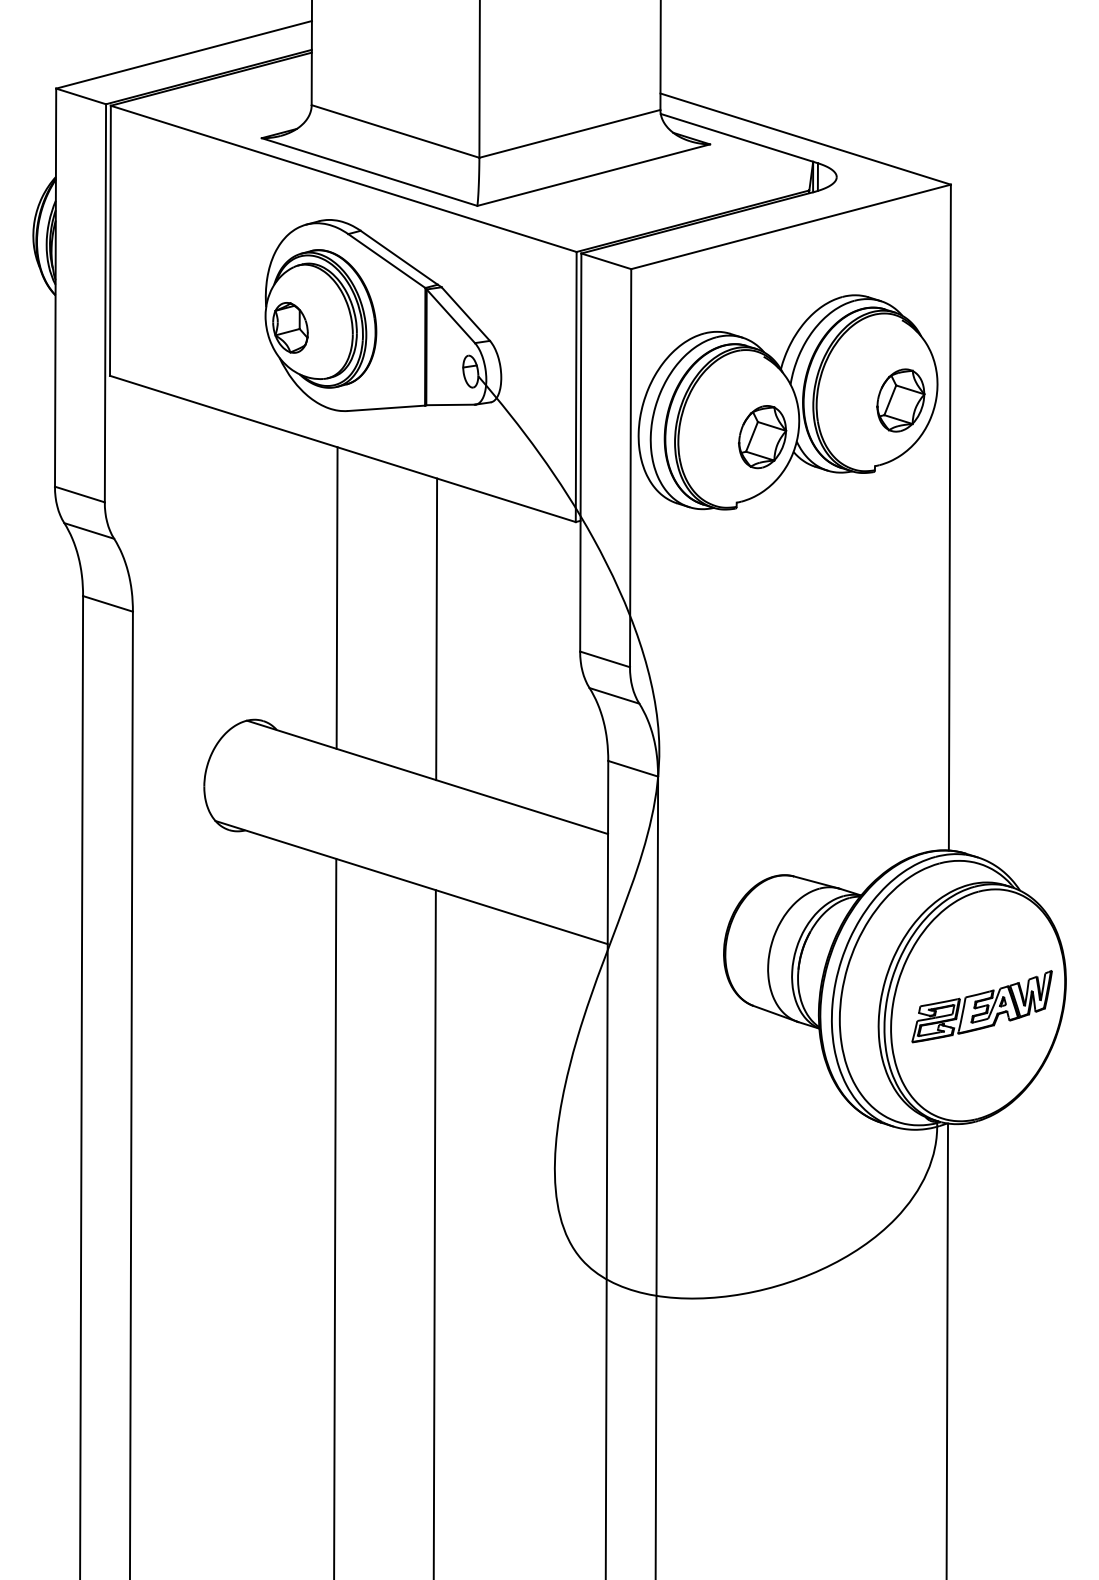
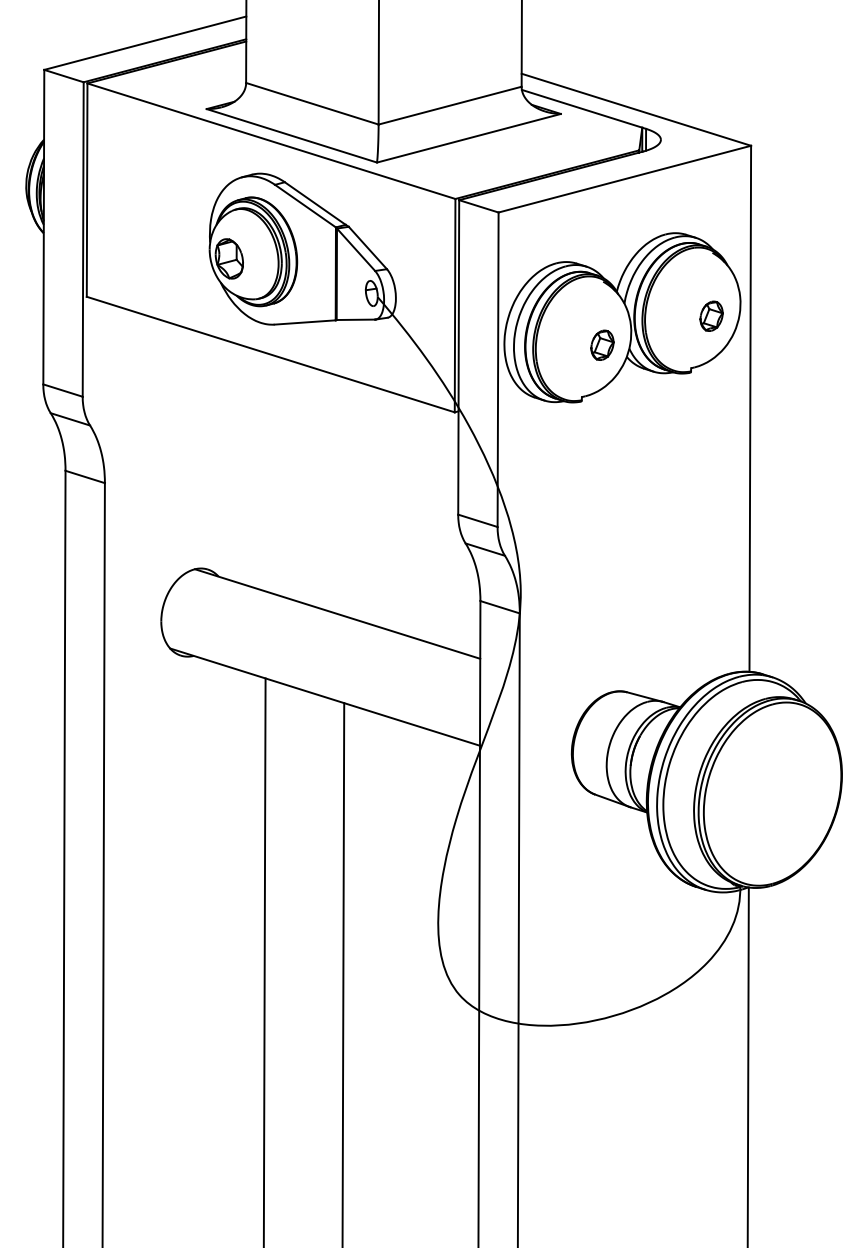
part: (900, 400) -> (711, 316), size x0.6
part: (762, 437) -> (602, 345), size x0.6
line: (336, 597) -> (265, 471), removed
line: (436, 629) -> (344, 497), removed
part: (981, 1006) -> (775, 795), removed

